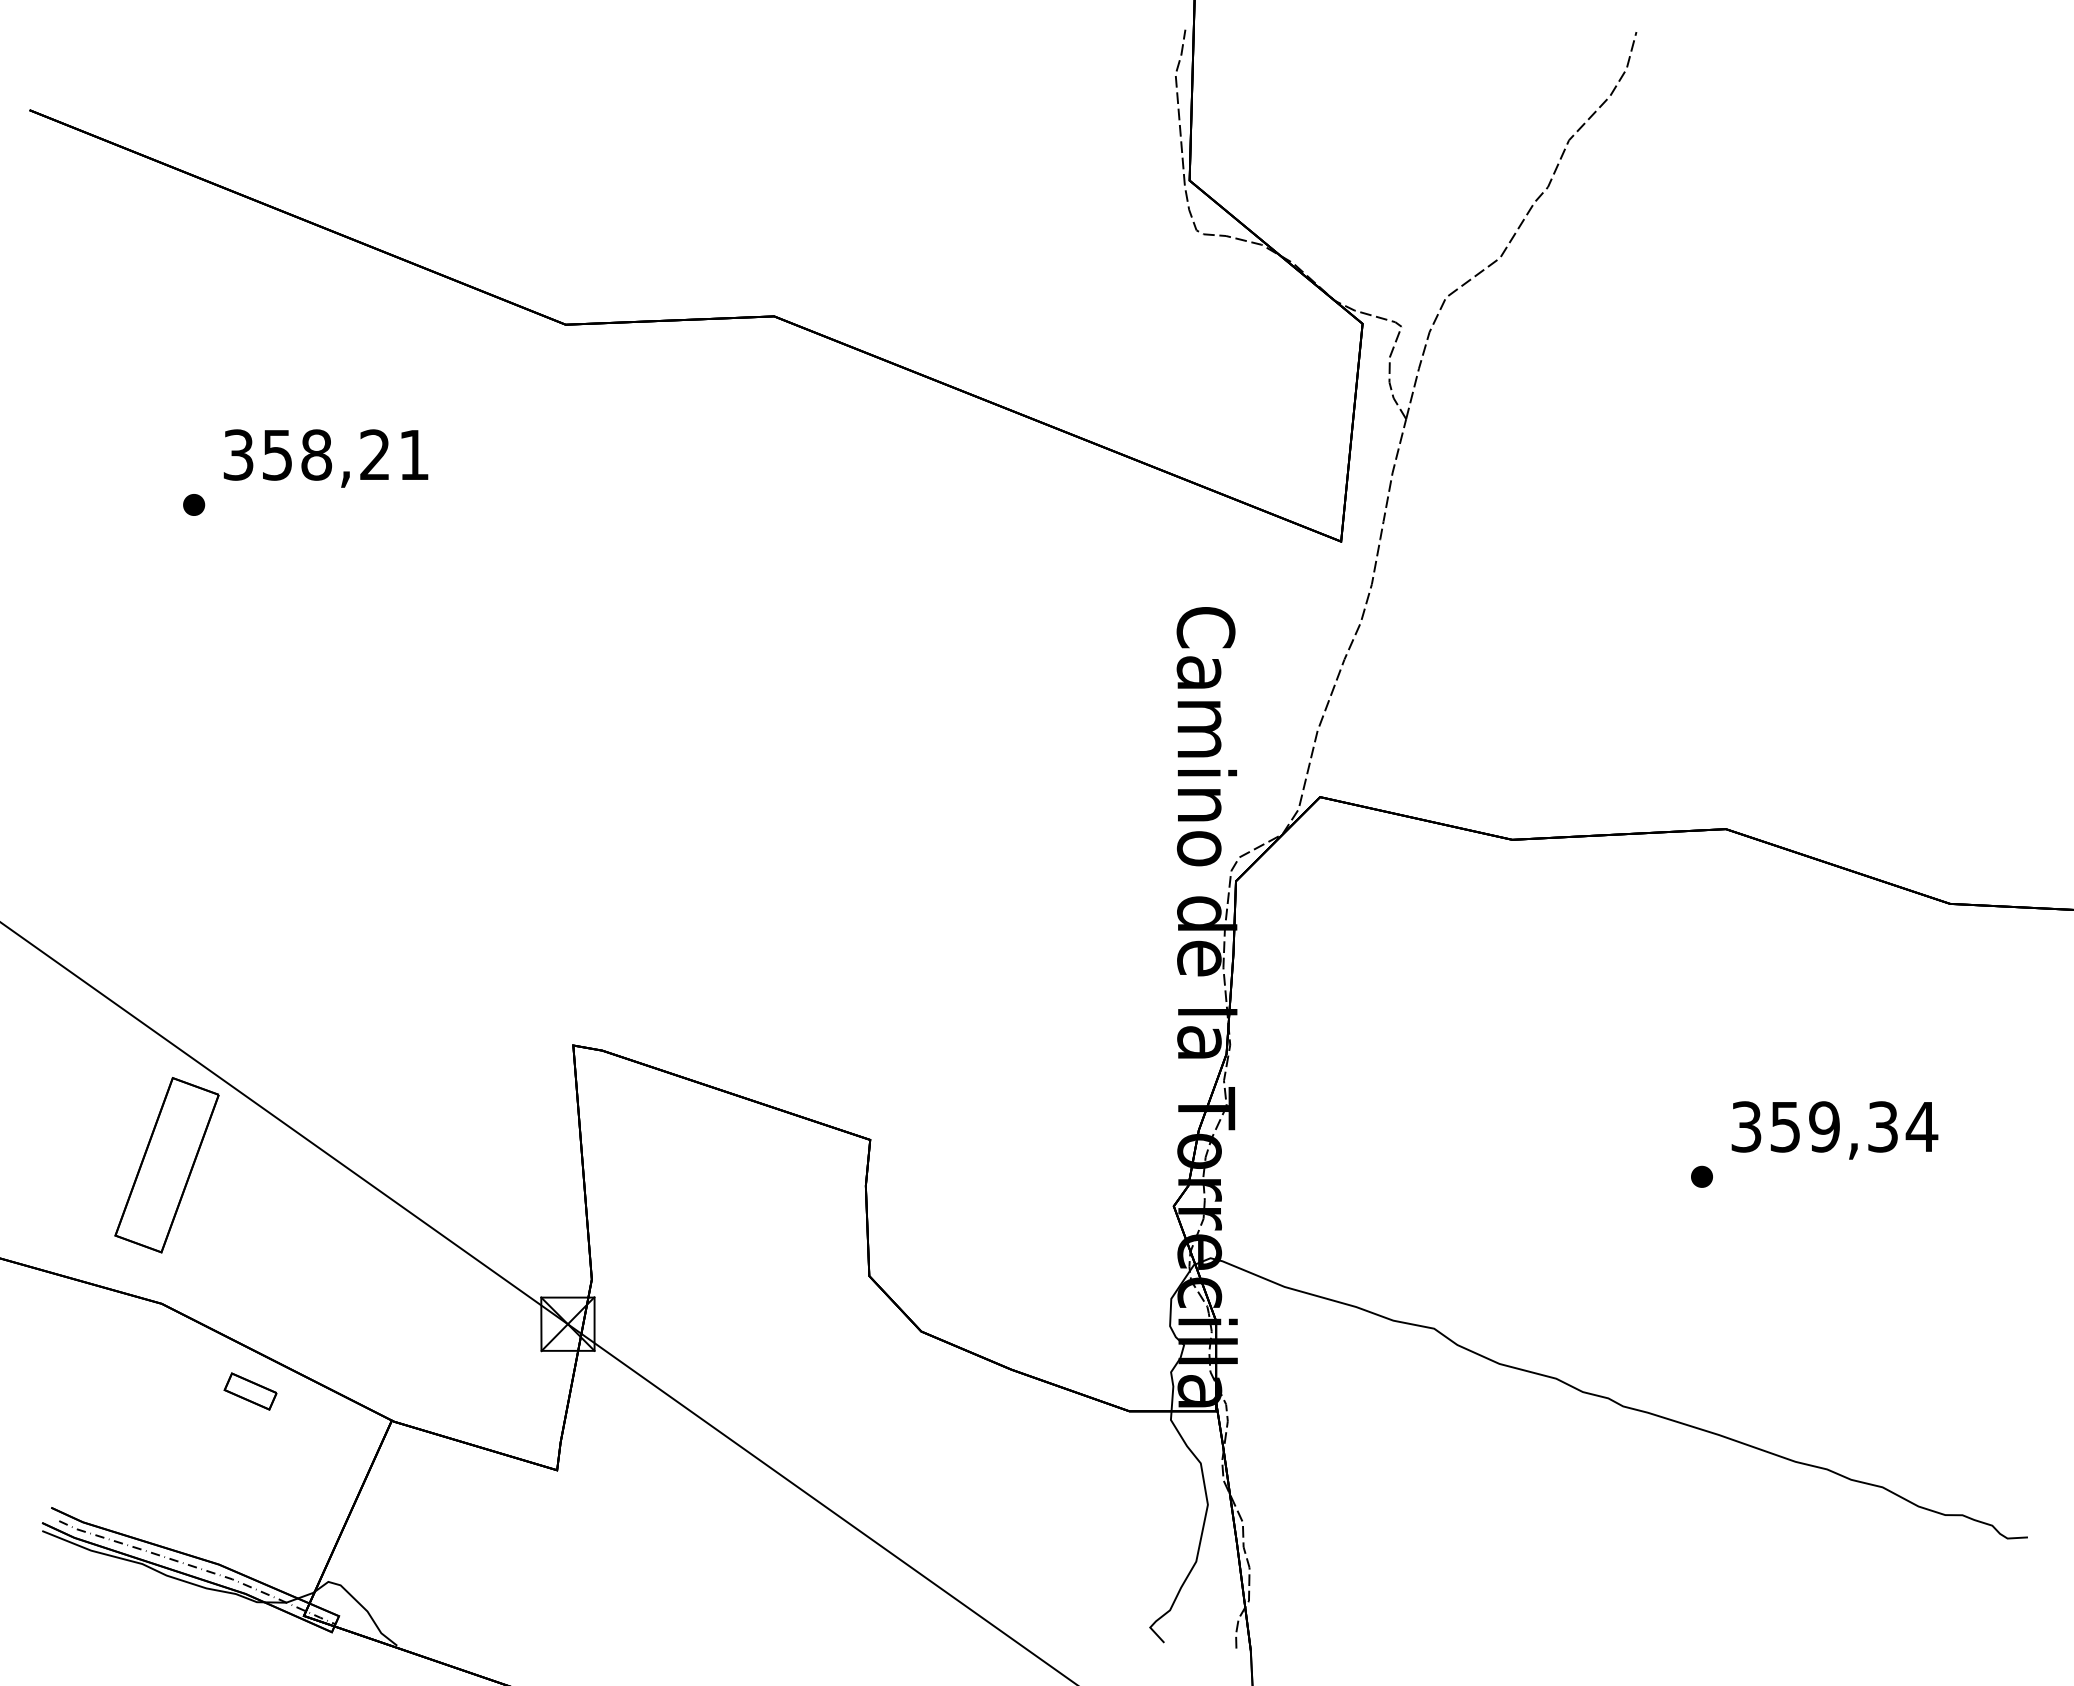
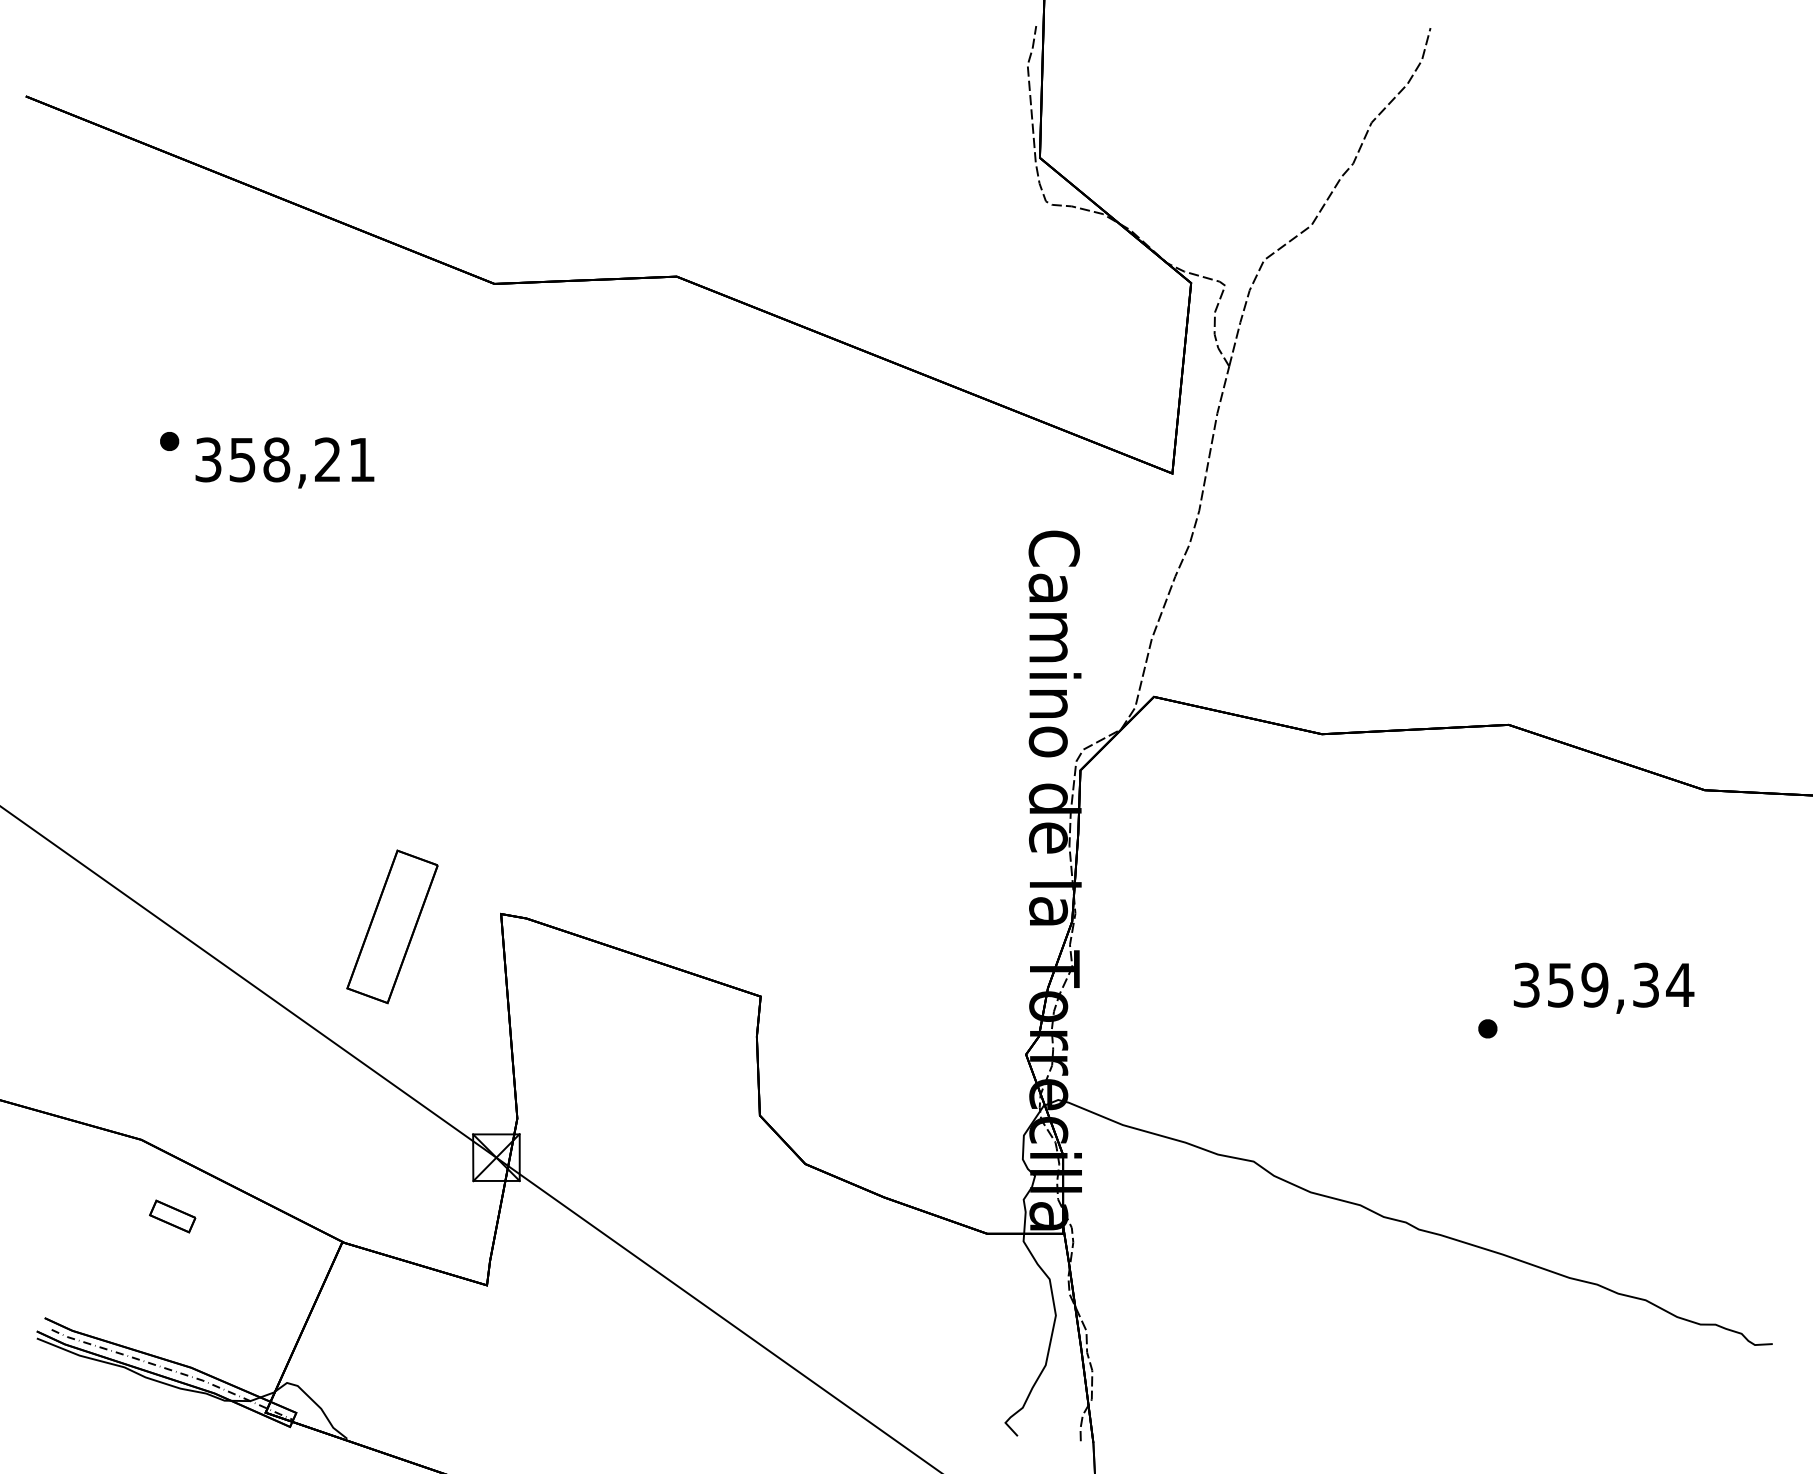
text: (325, 458) -> (284, 462), moved
part: (166, 1165) -> (392, 927), moved
part: (250, 1391) -> (172, 1216), moved

